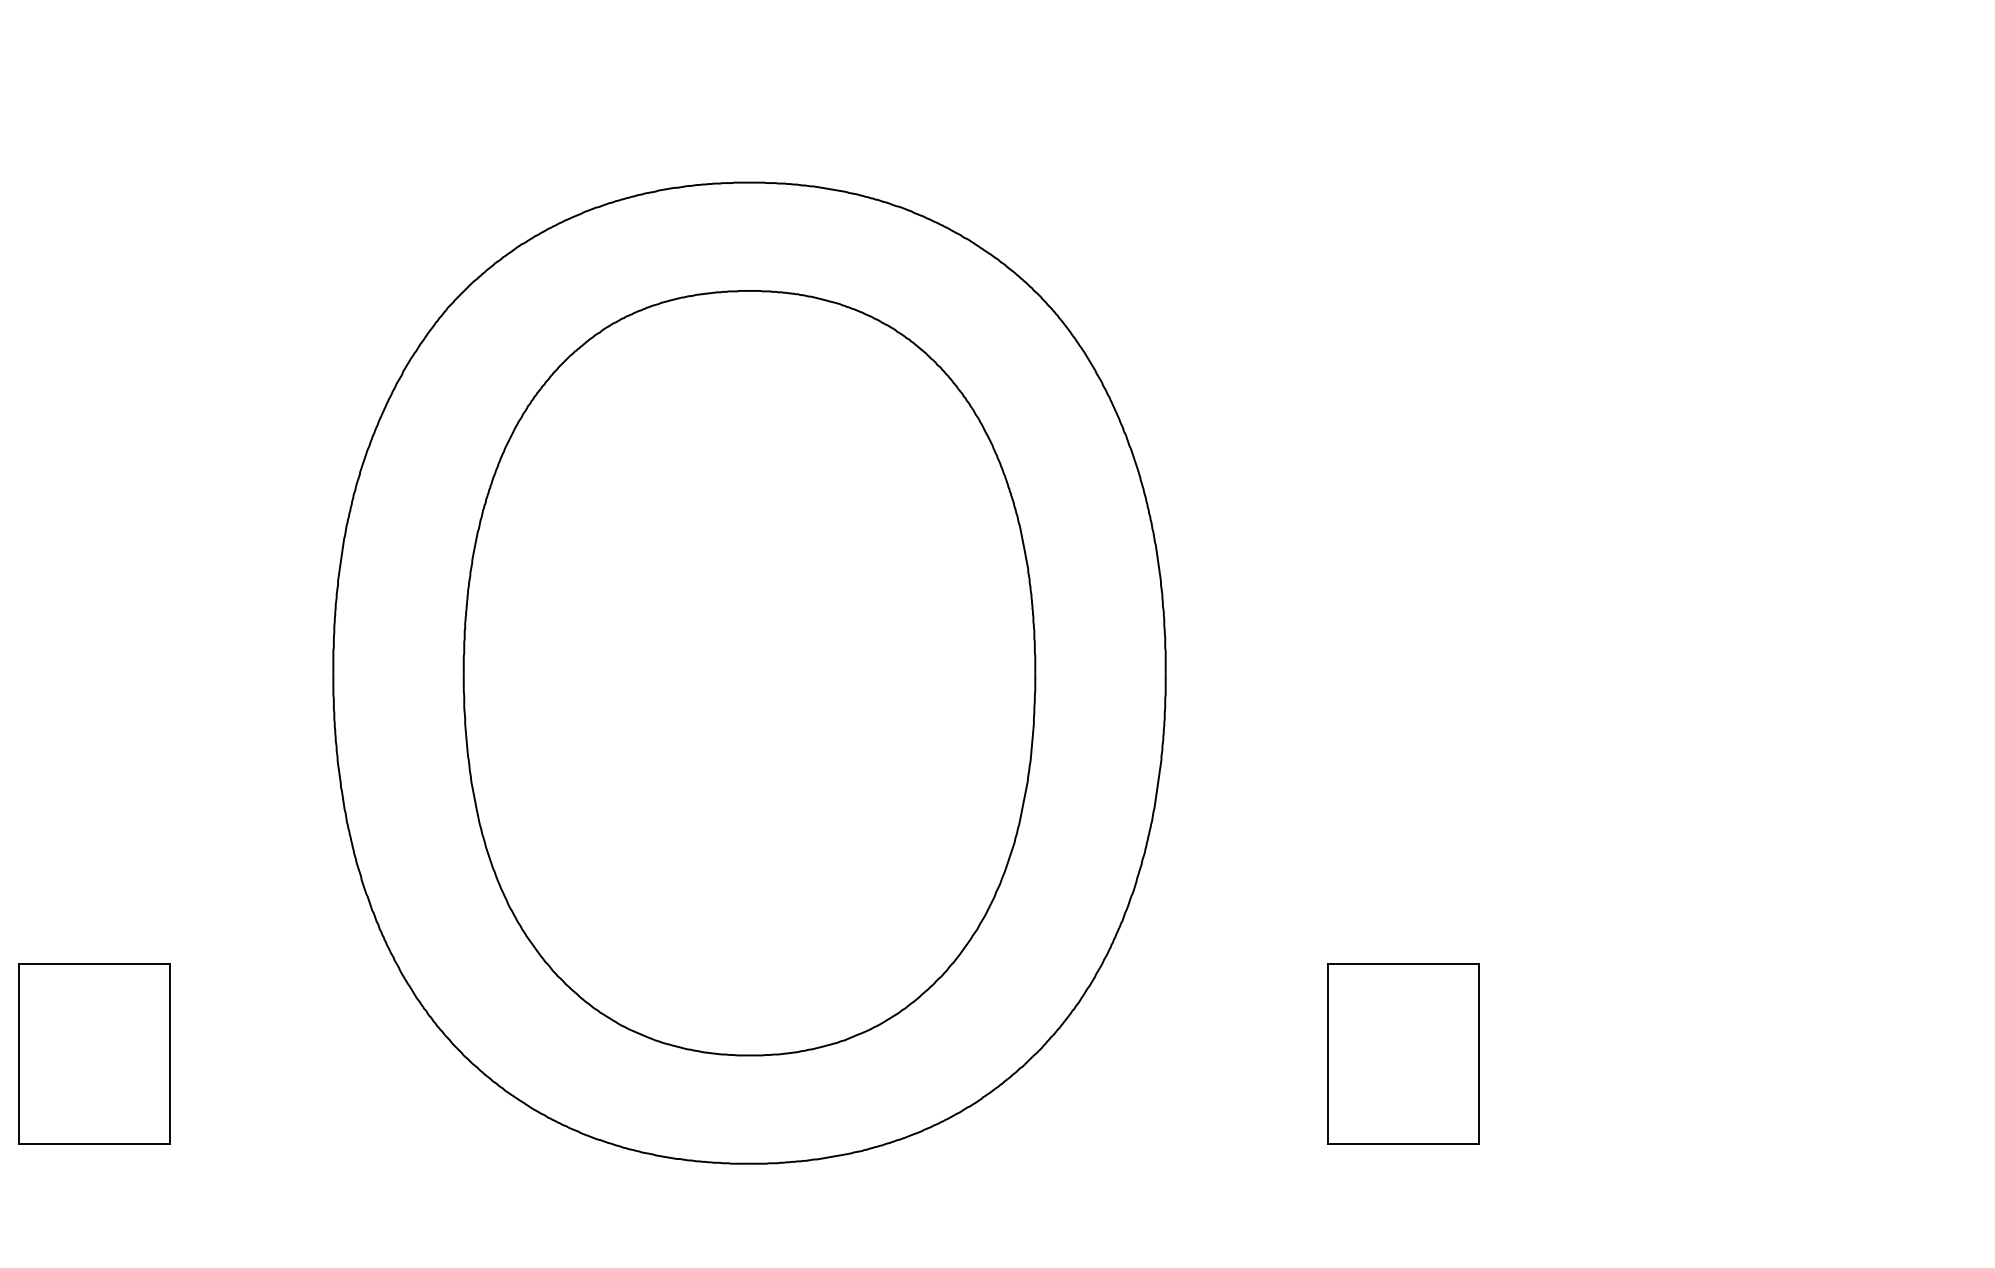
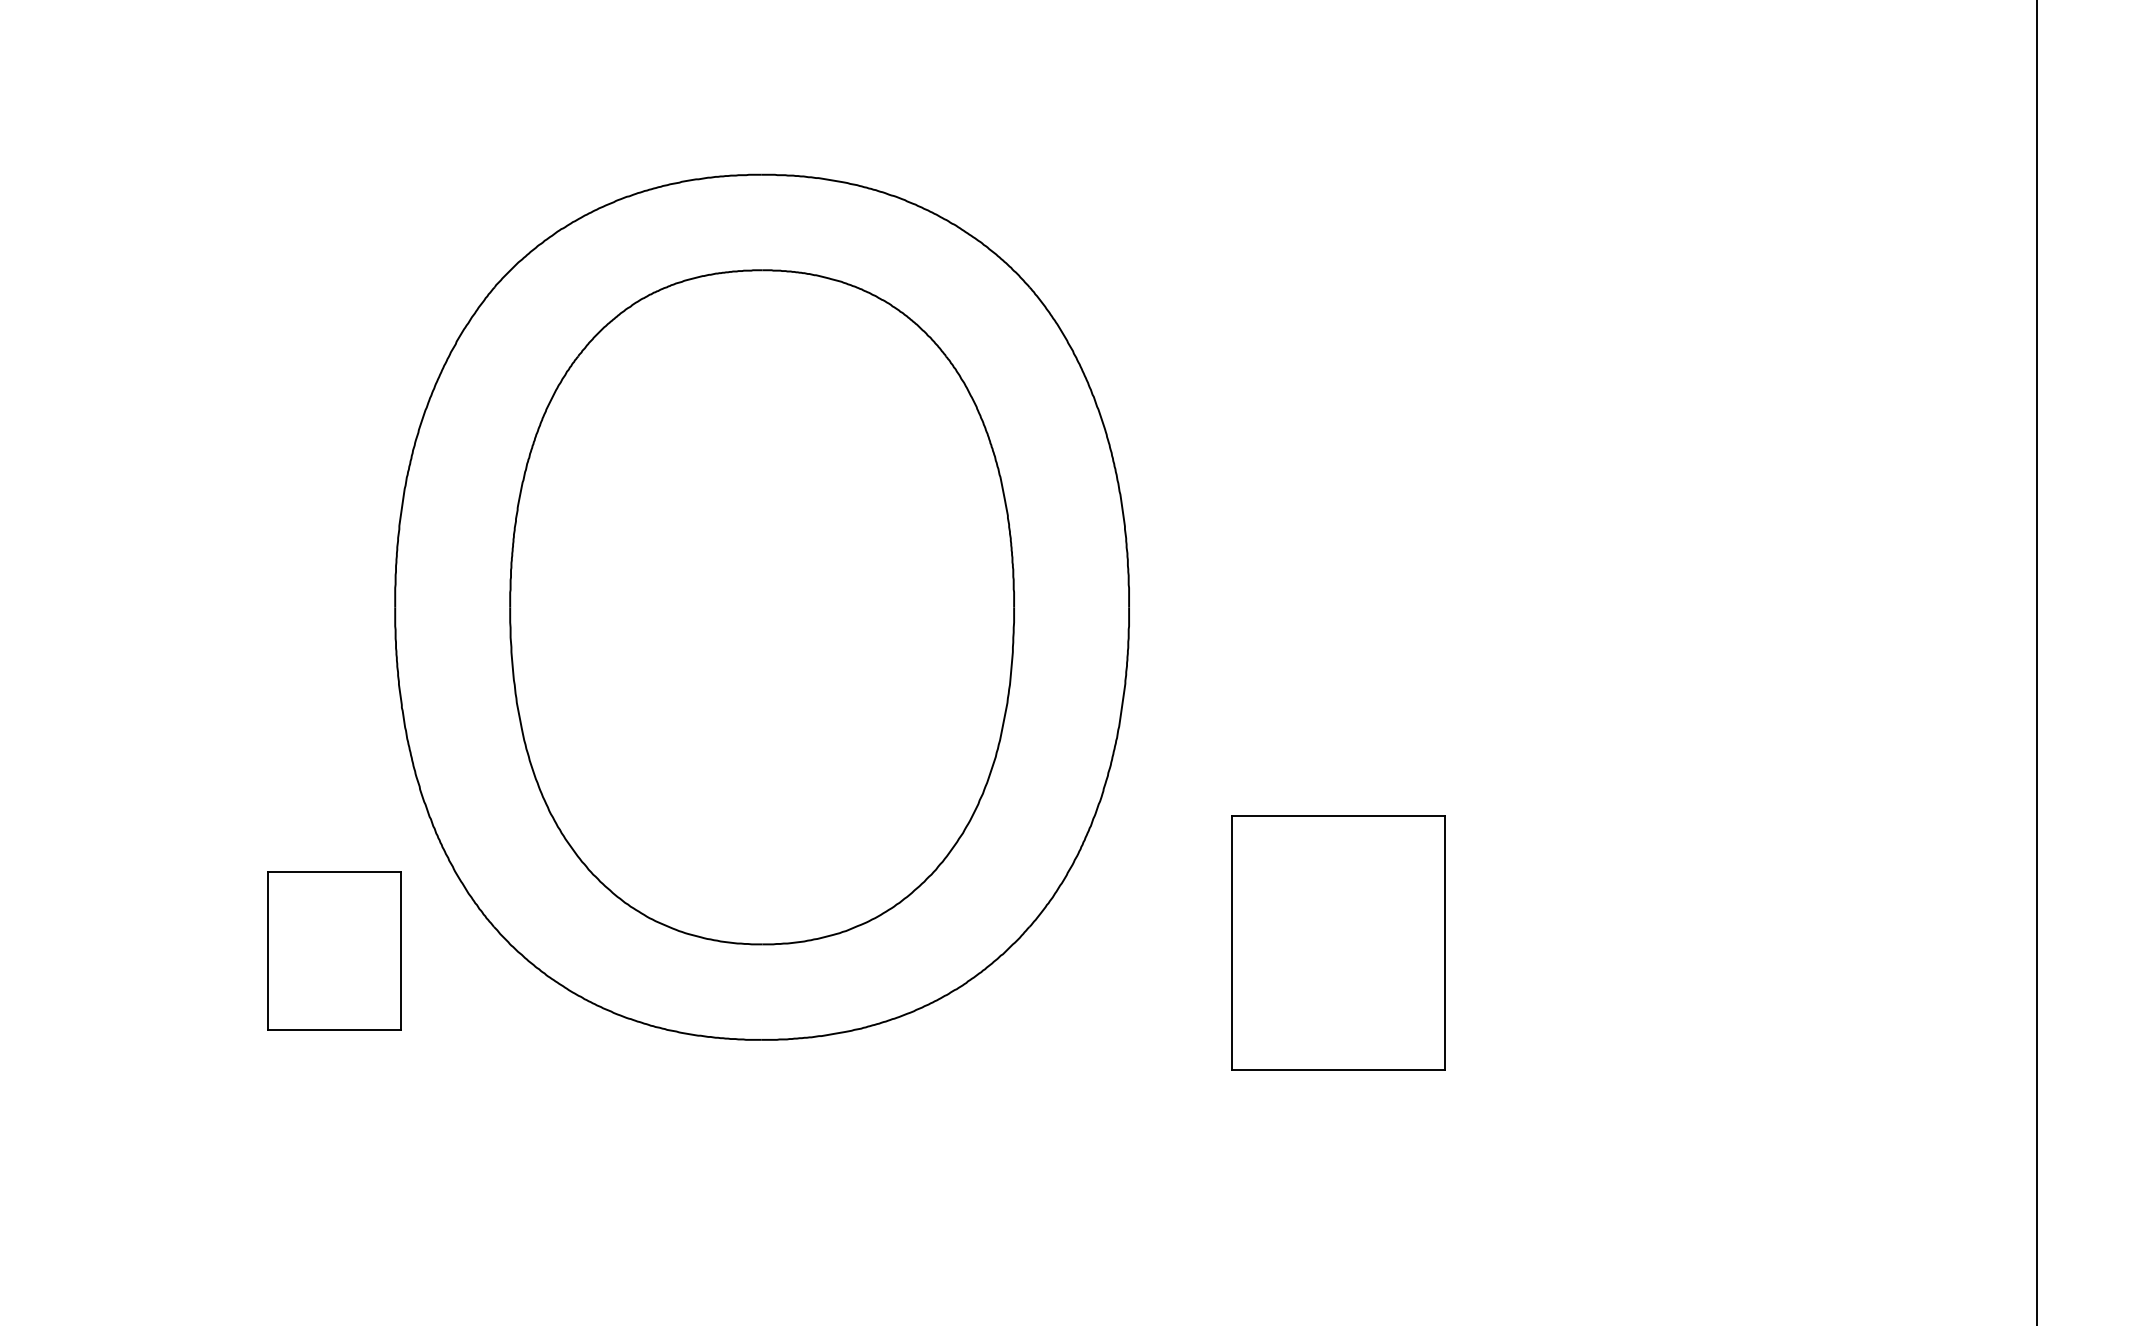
part: (94, 1053) -> (334, 950), moved
part: (1403, 1053) -> (1338, 942), size x1.6

